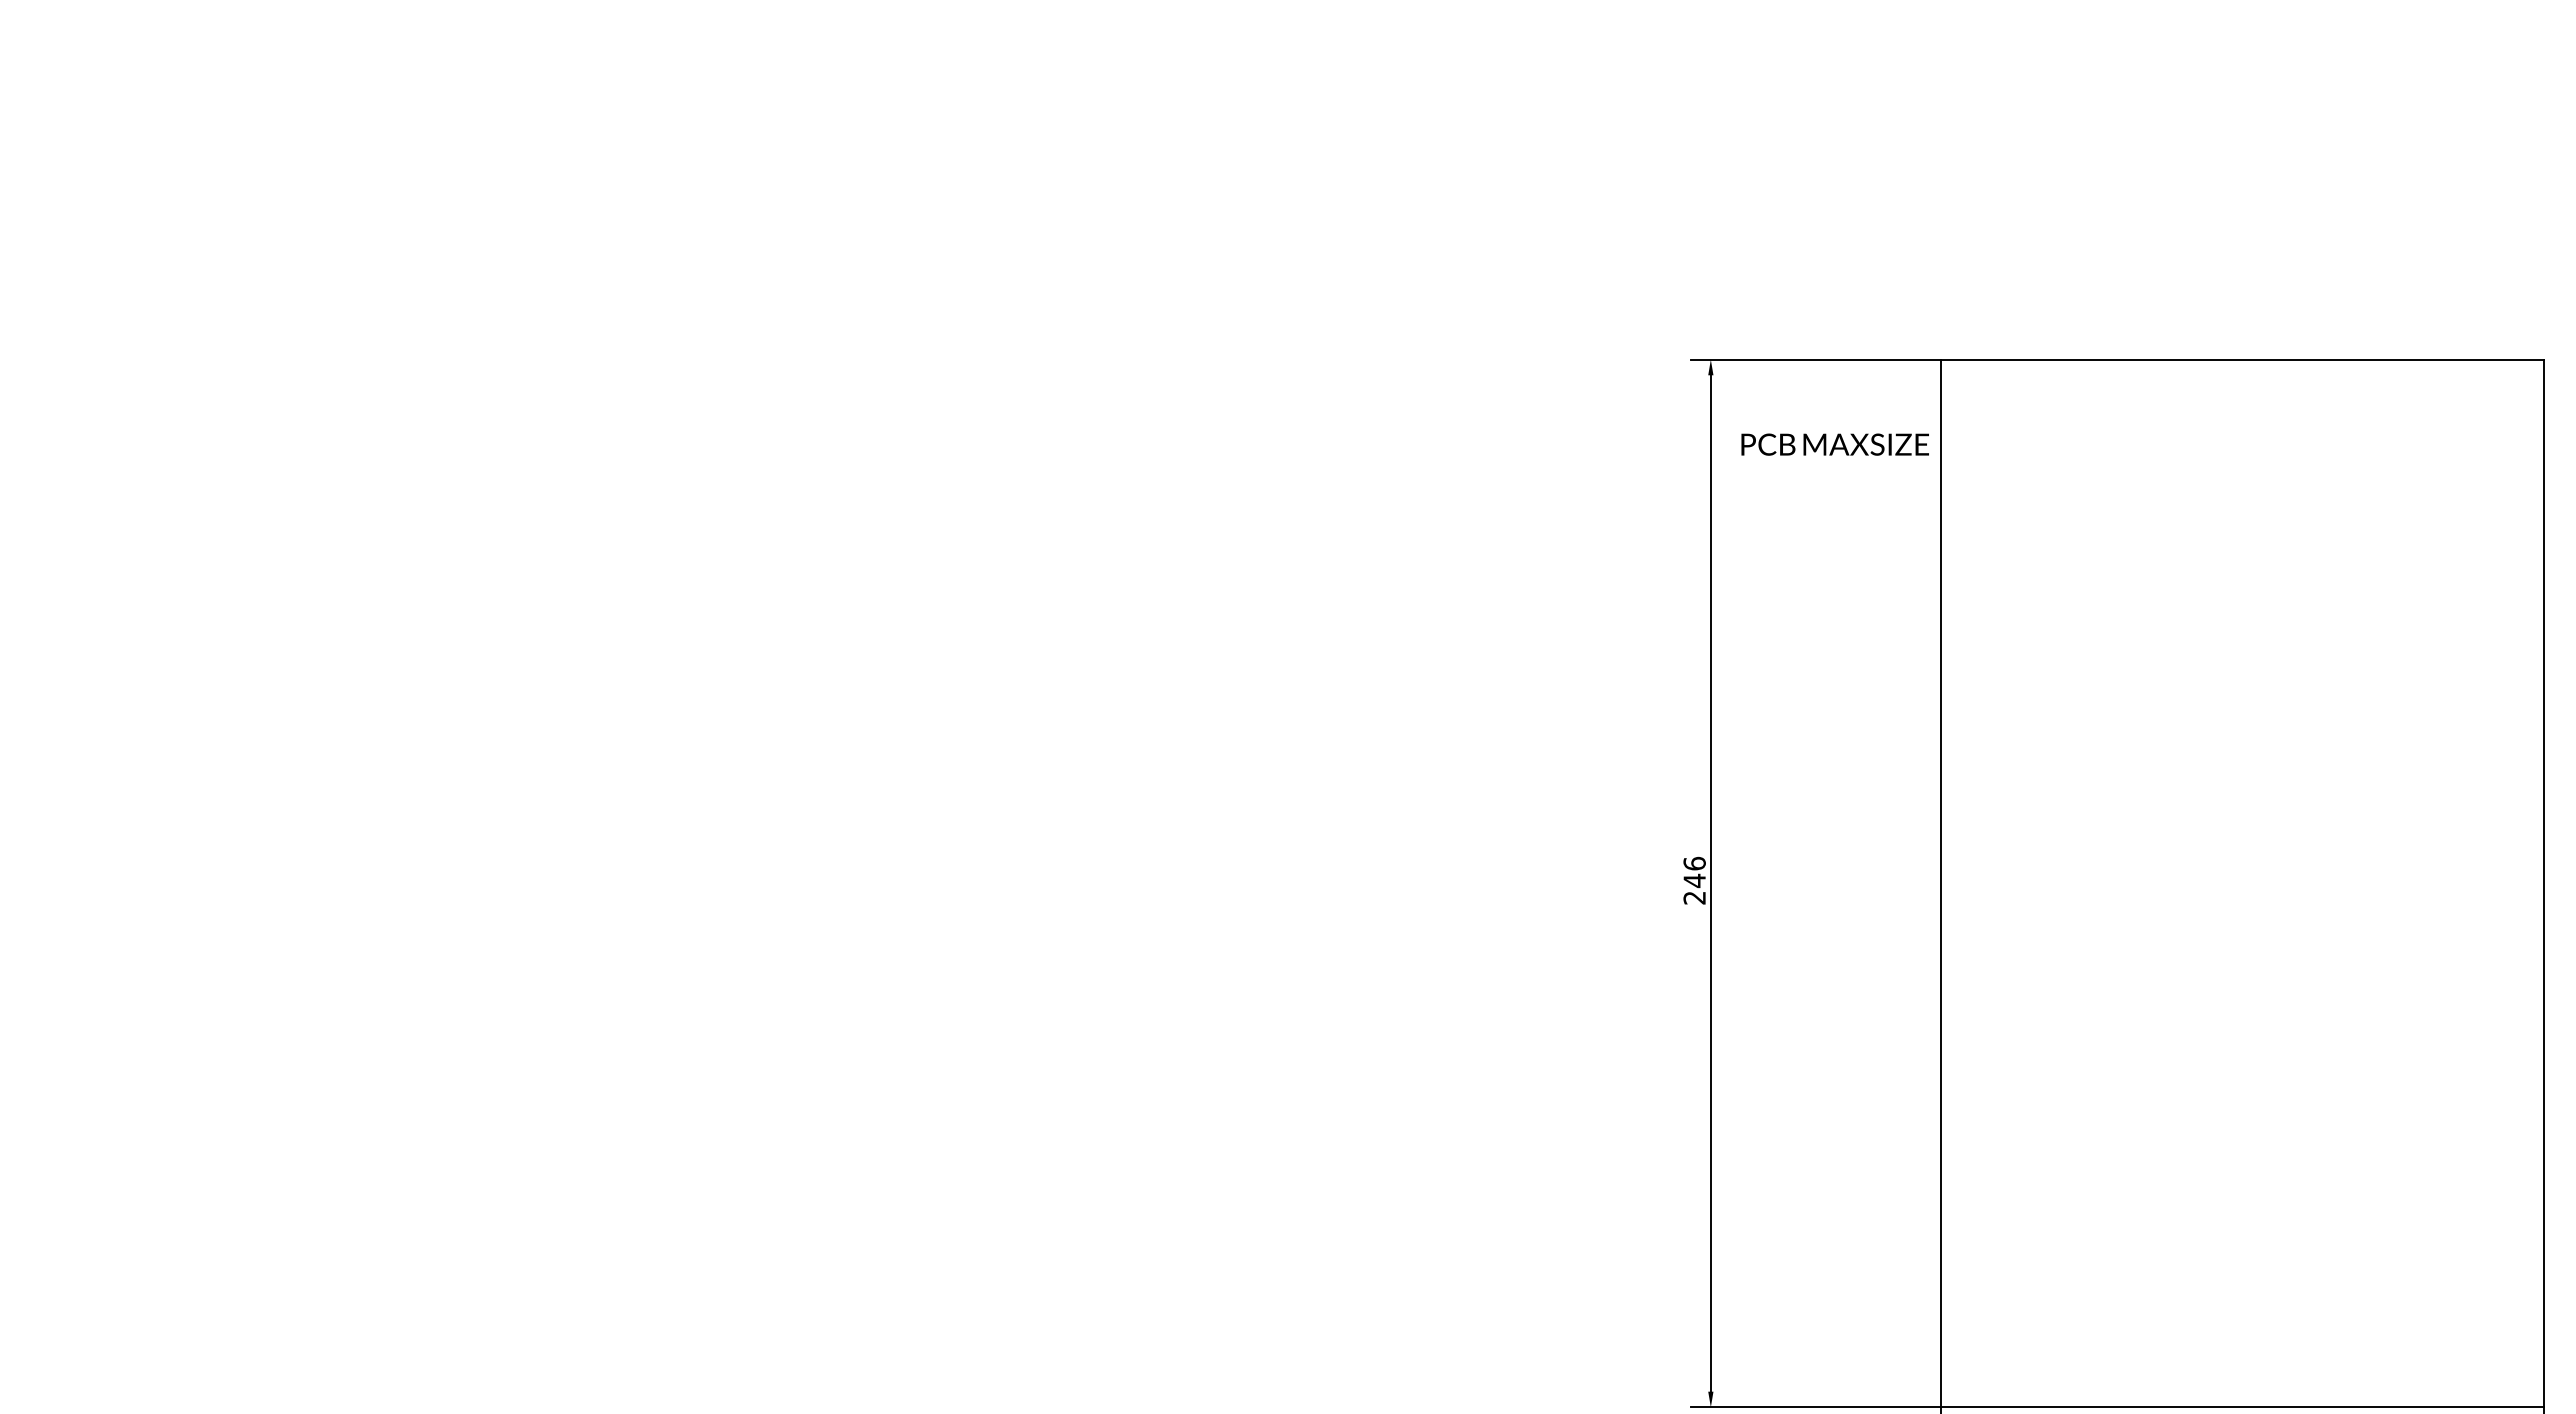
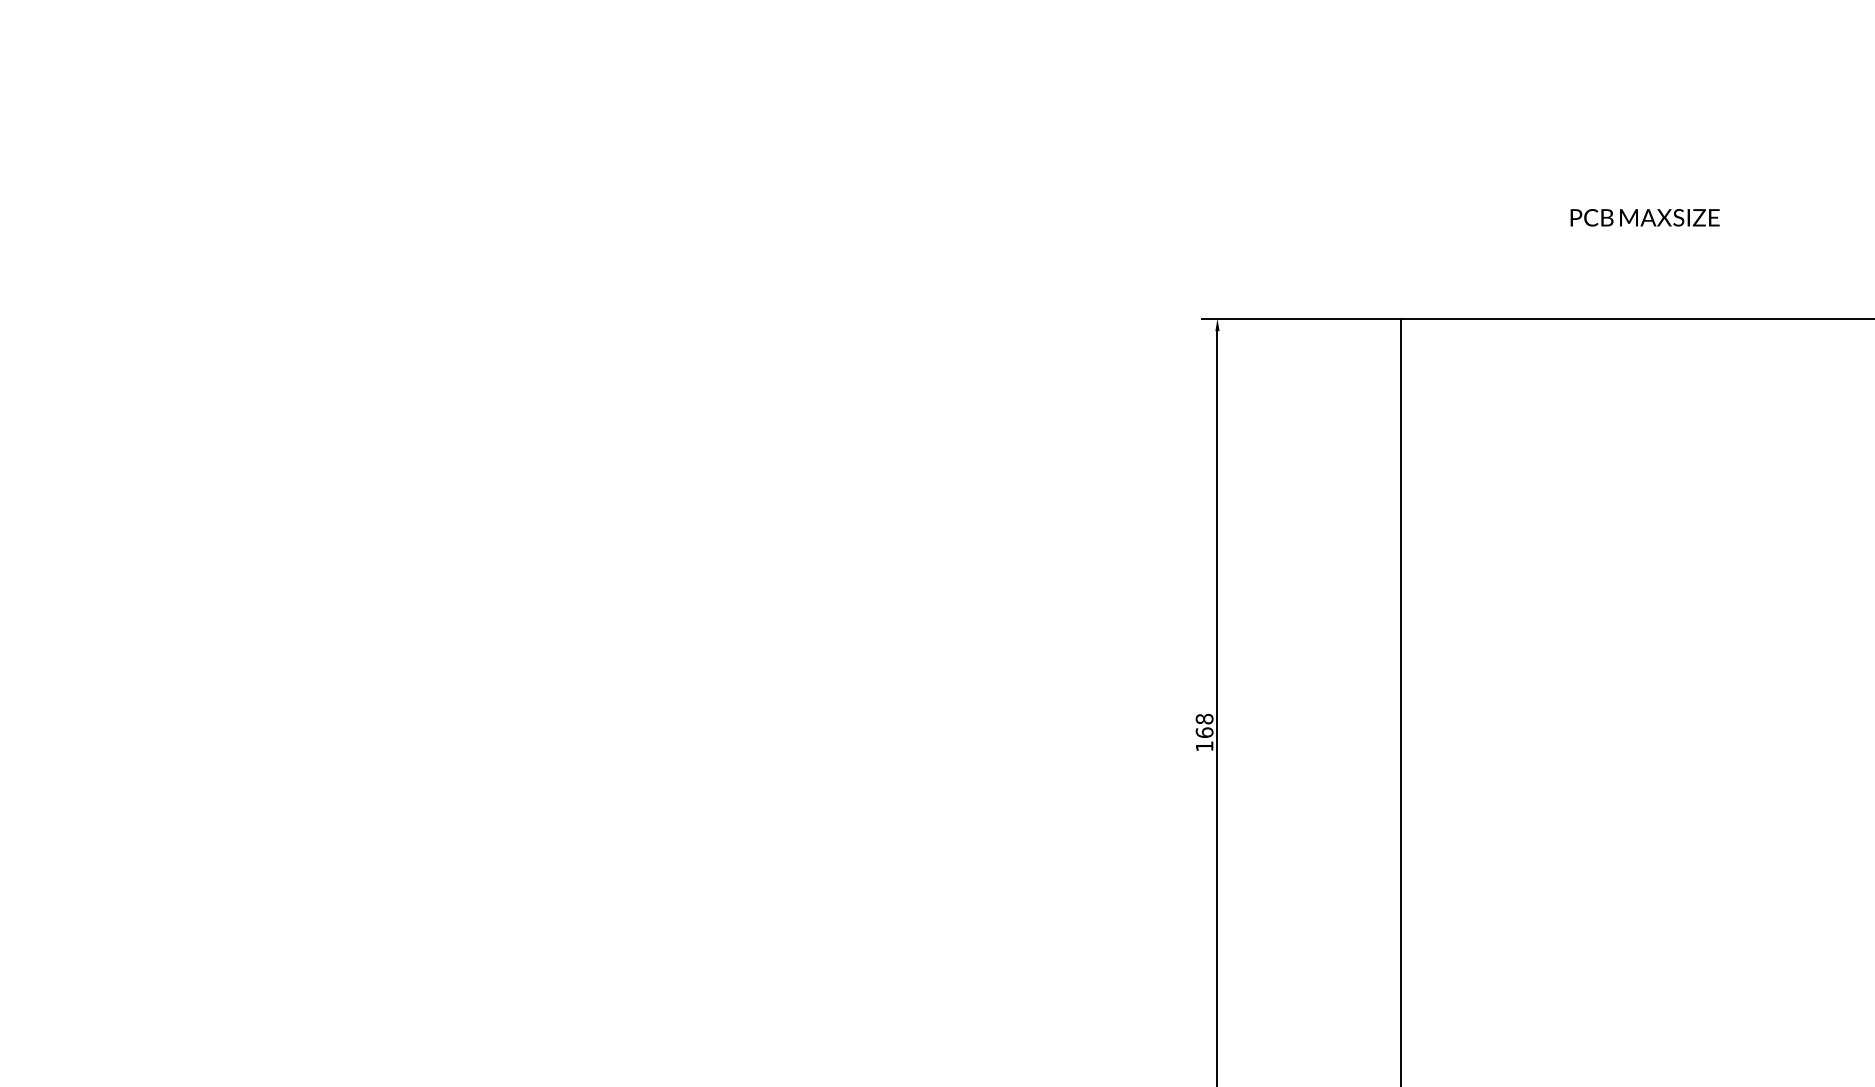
text: (1834, 444) -> (1644, 217), moved
text: (1694, 880) -> (1204, 732), 246 -> 168

